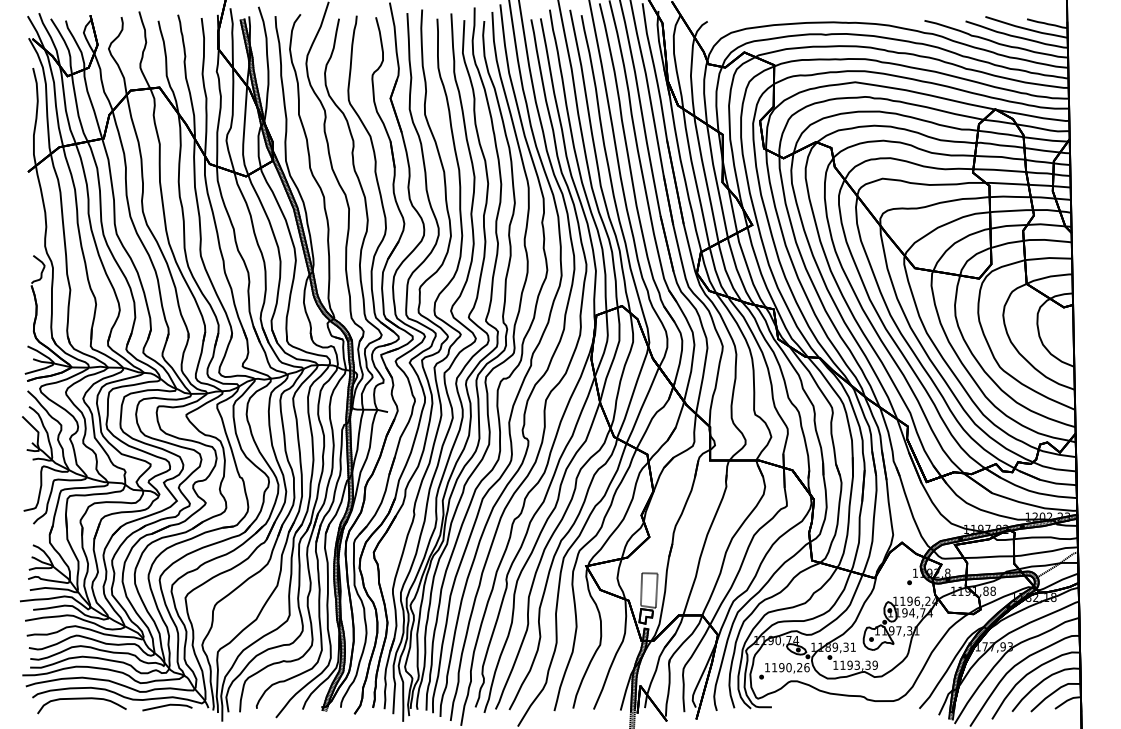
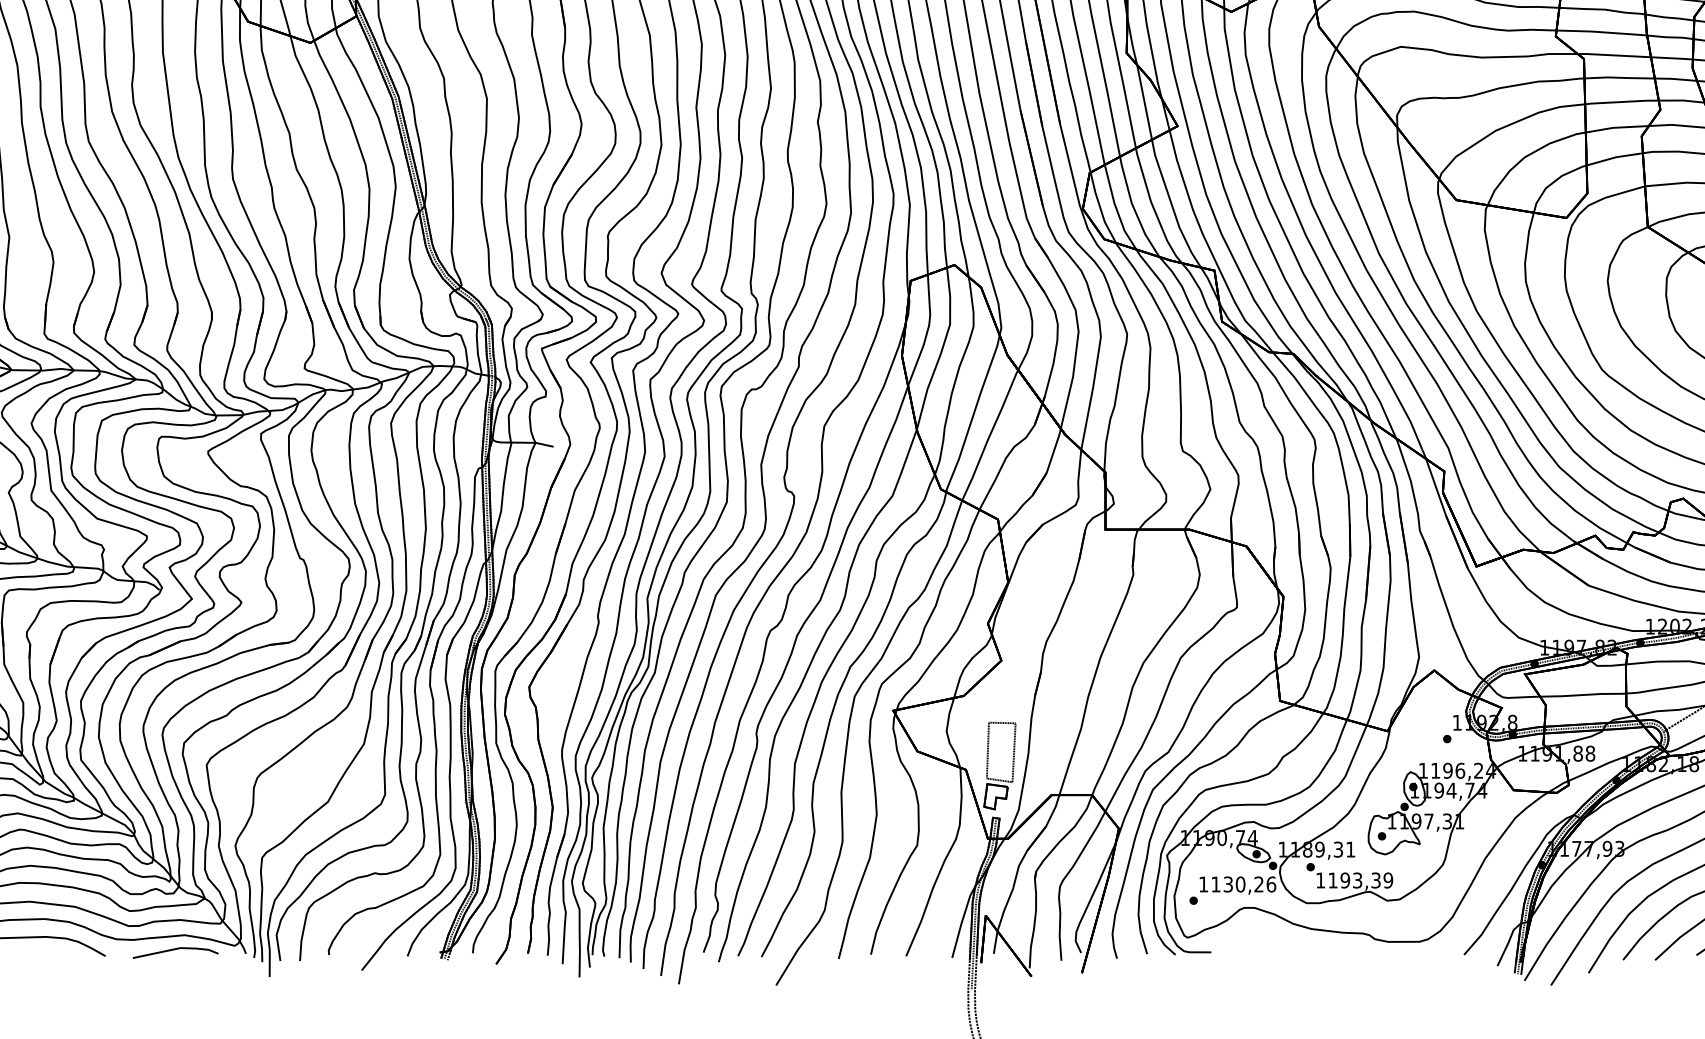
text: (781, 667) -> (1227, 884), 1190,26 -> 1130,26

